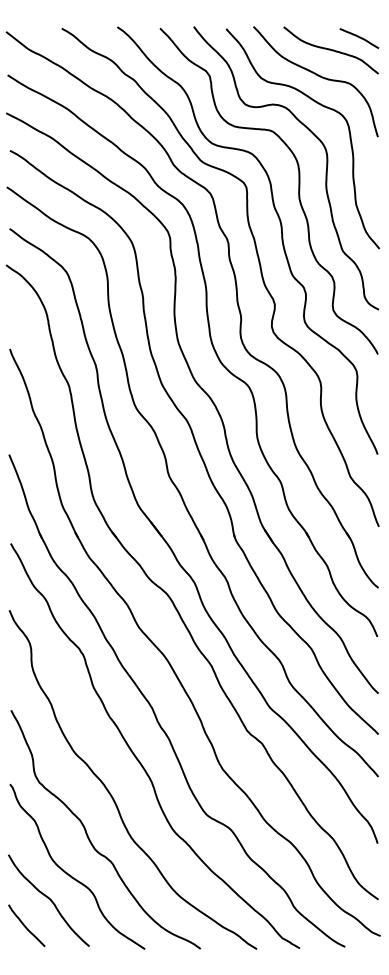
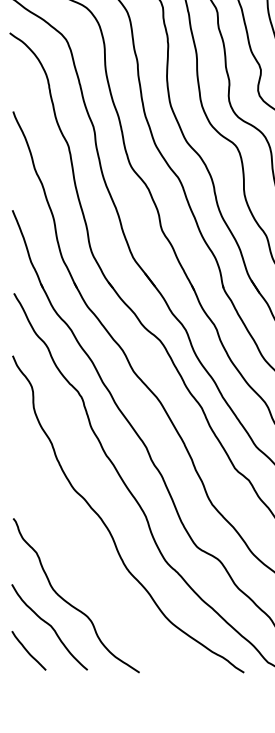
curve: (89, 837) -> (87, 568), removed

